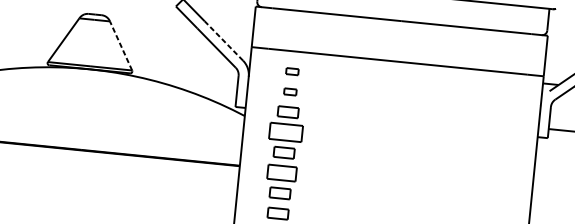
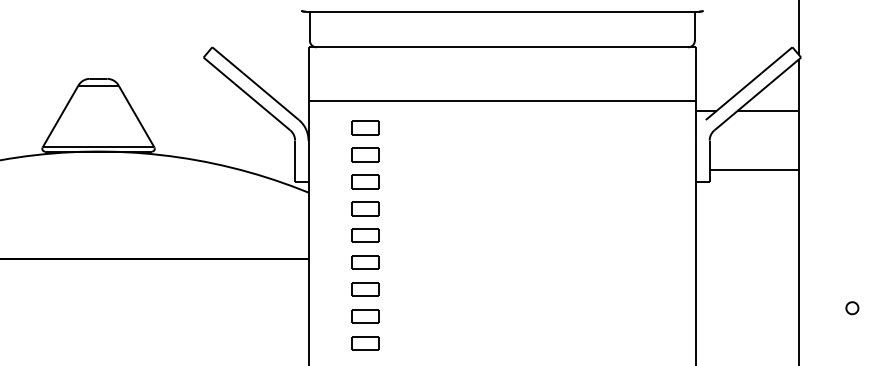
line: (223, 40) -> (270, 96), dashed -> solid
line: (120, 45) -> (136, 116), dashed -> solid
part: (292, 71) -> (365, 127), size x1.67
part: (290, 91) -> (365, 154), size x1.67
part: (286, 132) -> (365, 208), size x0.62
part: (282, 172) -> (365, 262), size x0.71

